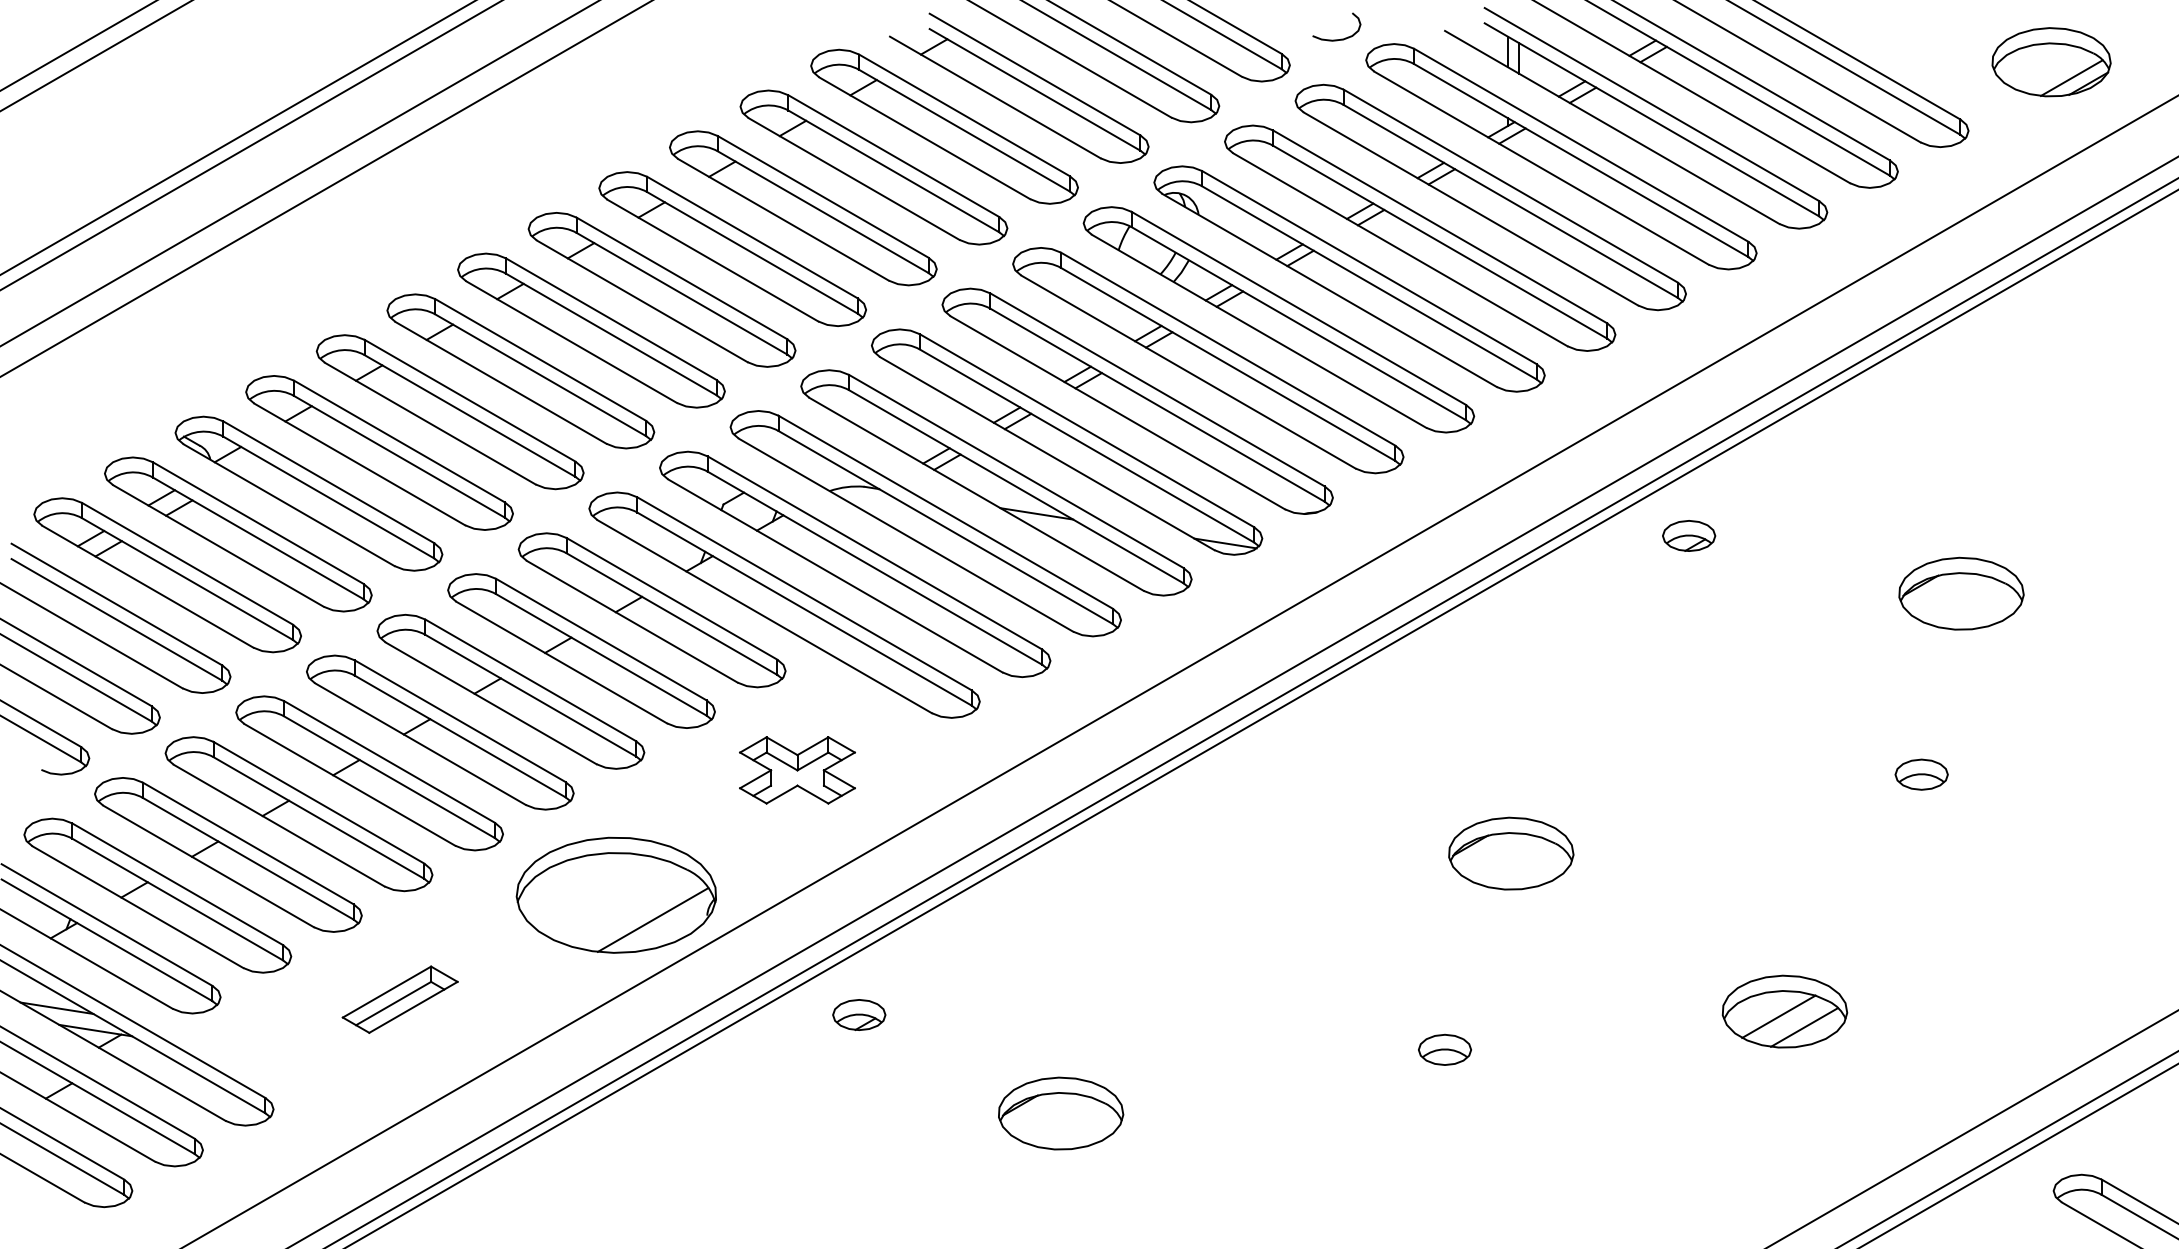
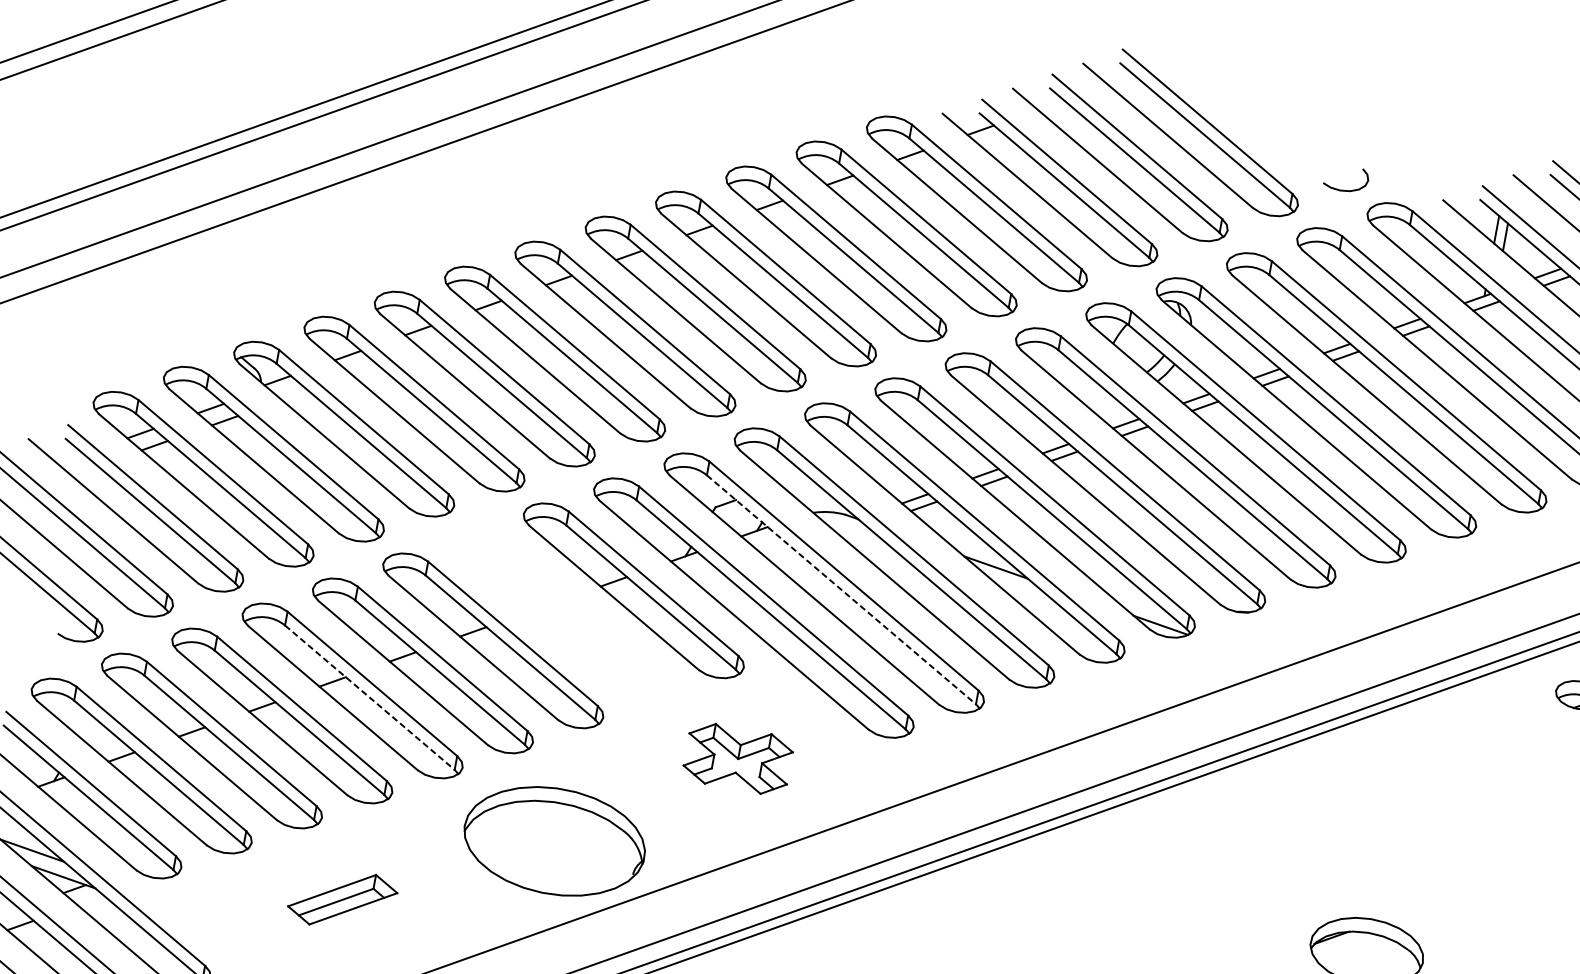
line: (875, 568) -> (841, 590), solid -> dashed
part: (581, 650) -> (563, 615), removed
line: (389, 777) -> (369, 697), solid -> dashed
line: (652, 919) -> (583, 869), removed

